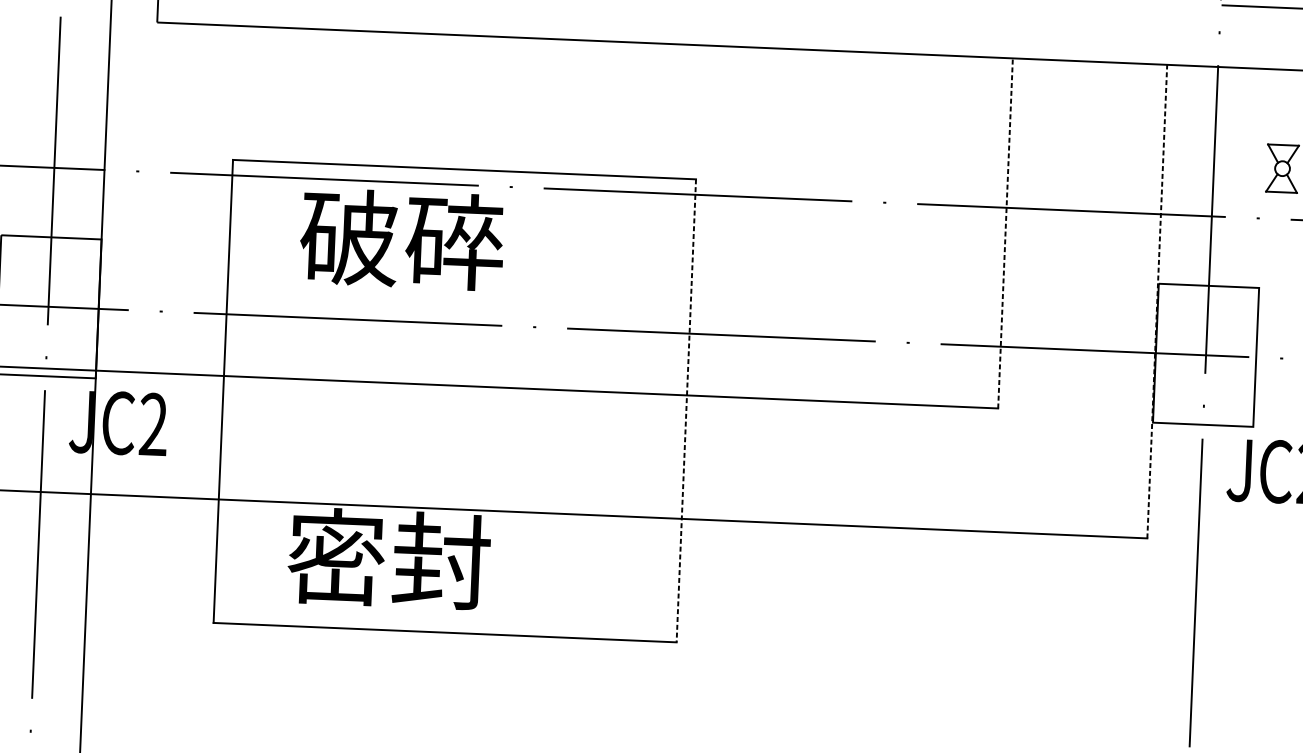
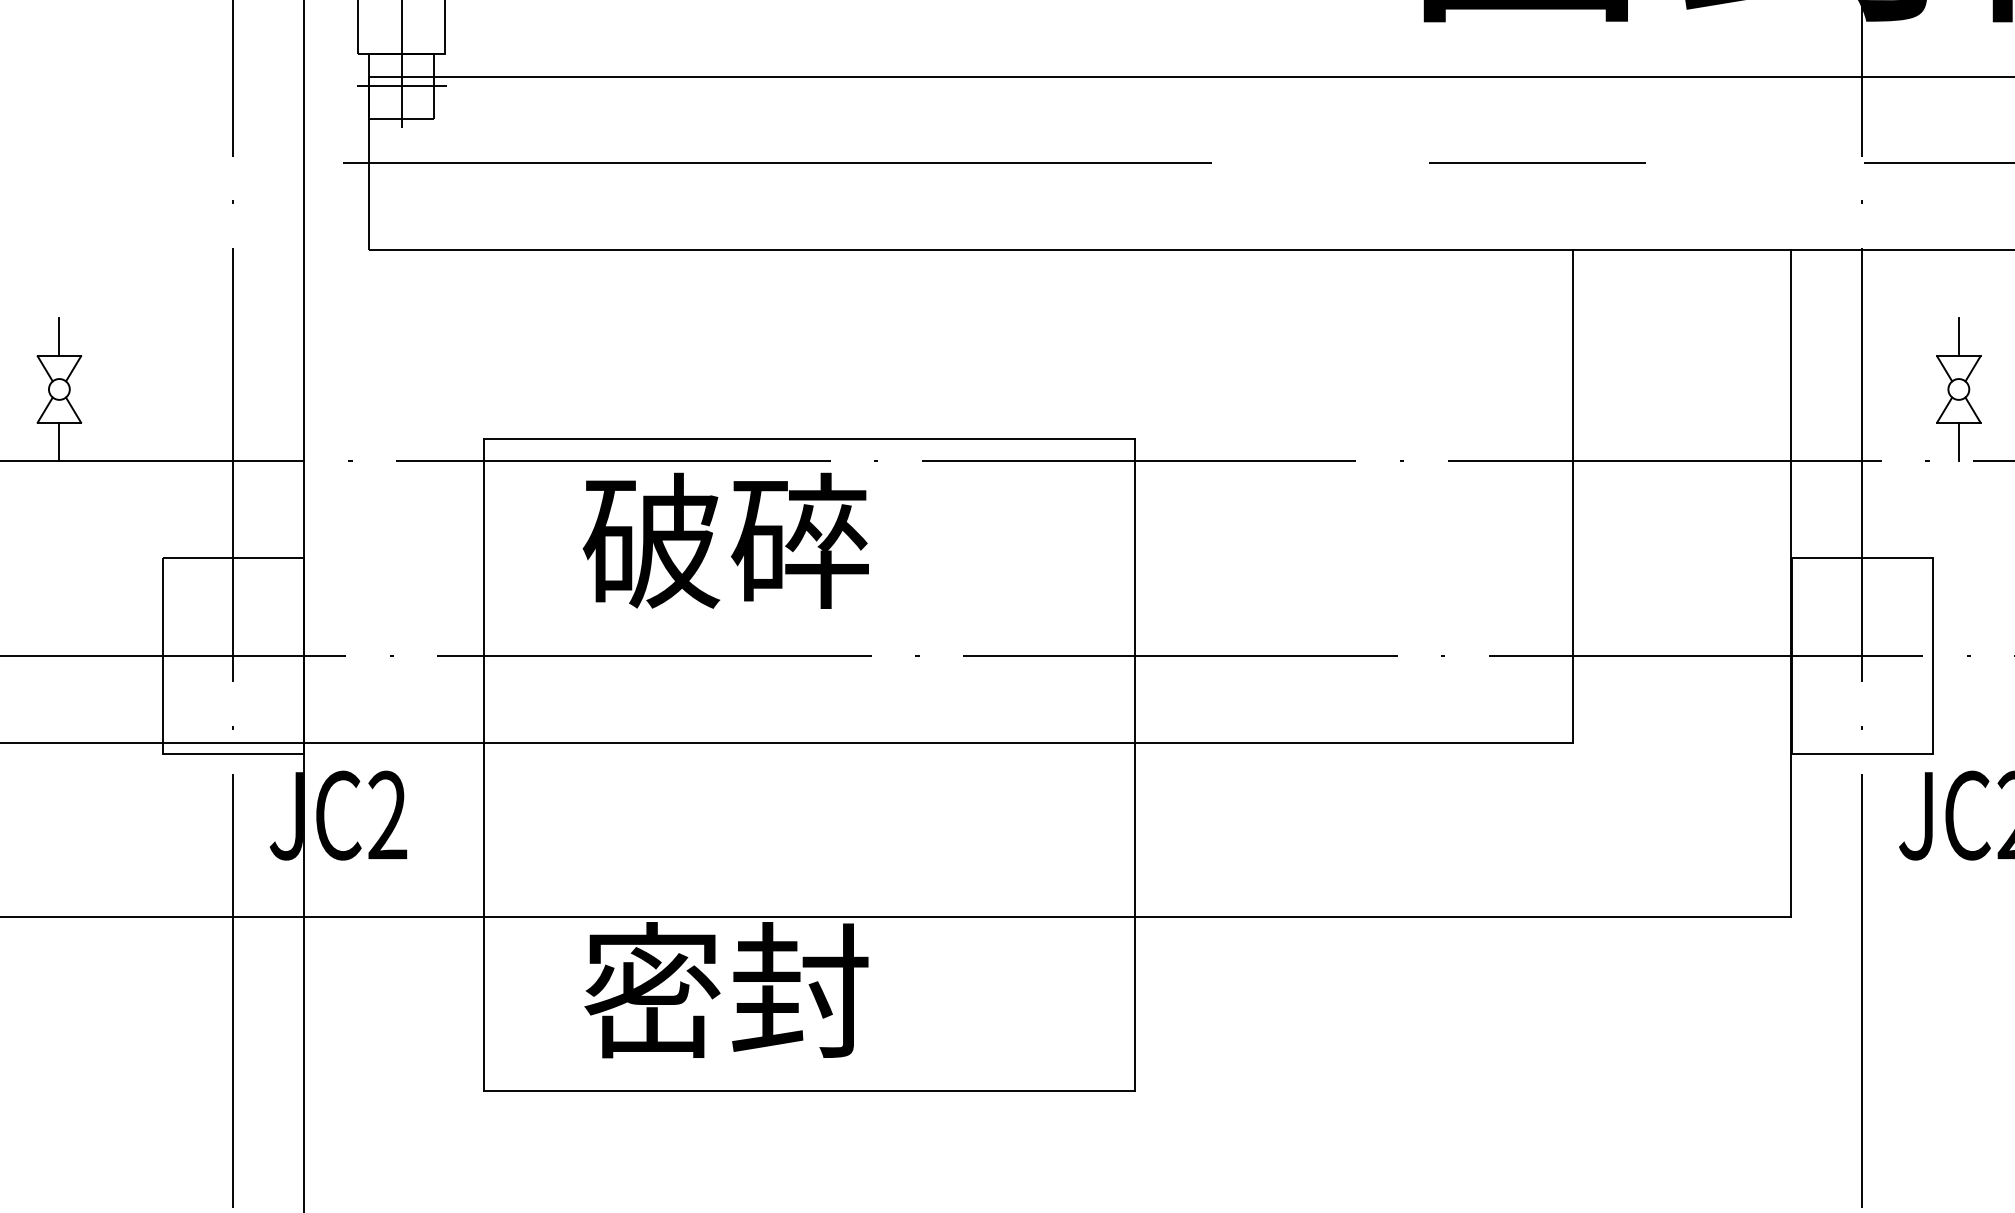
line: (1283, 131) -> (1958, 337), added
line: (1280, 205) -> (1958, 441), added
line: (1005, 233) -> (1573, 496), dashed -> solid
line: (1157, 301) -> (1790, 583), dashed -> solid
line: (686, 410) -> (1135, 764), dashed -> solid

